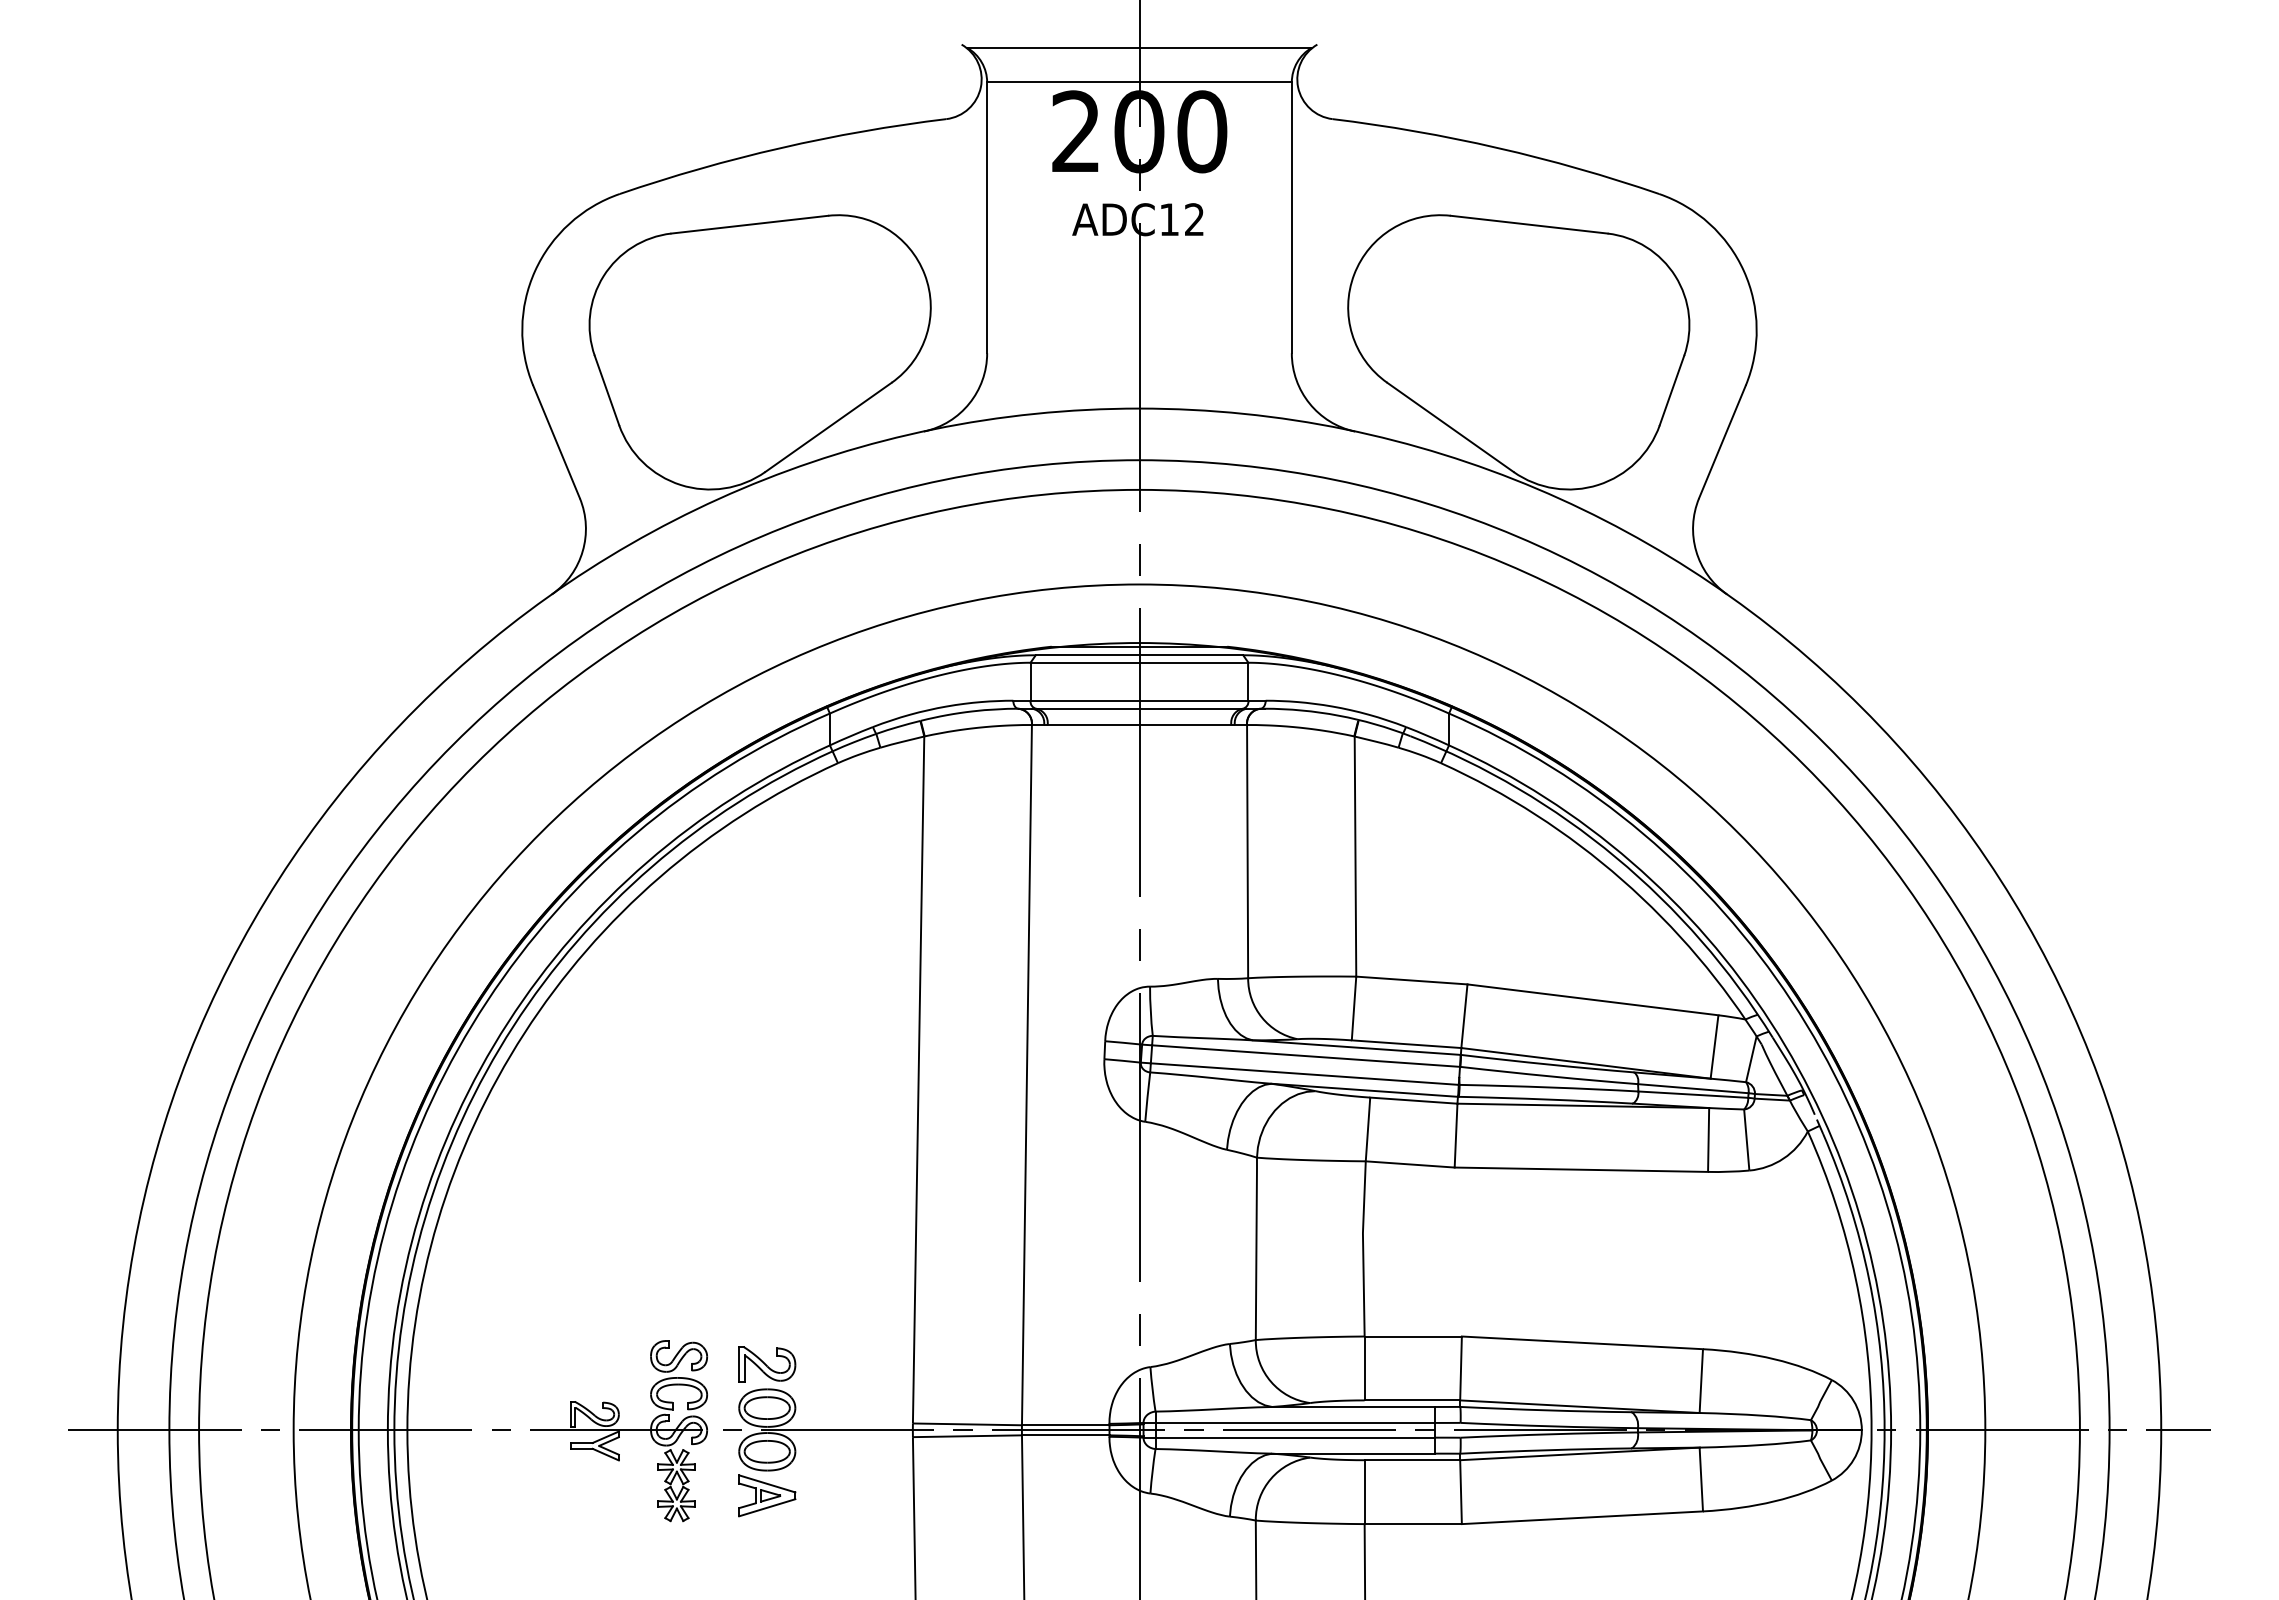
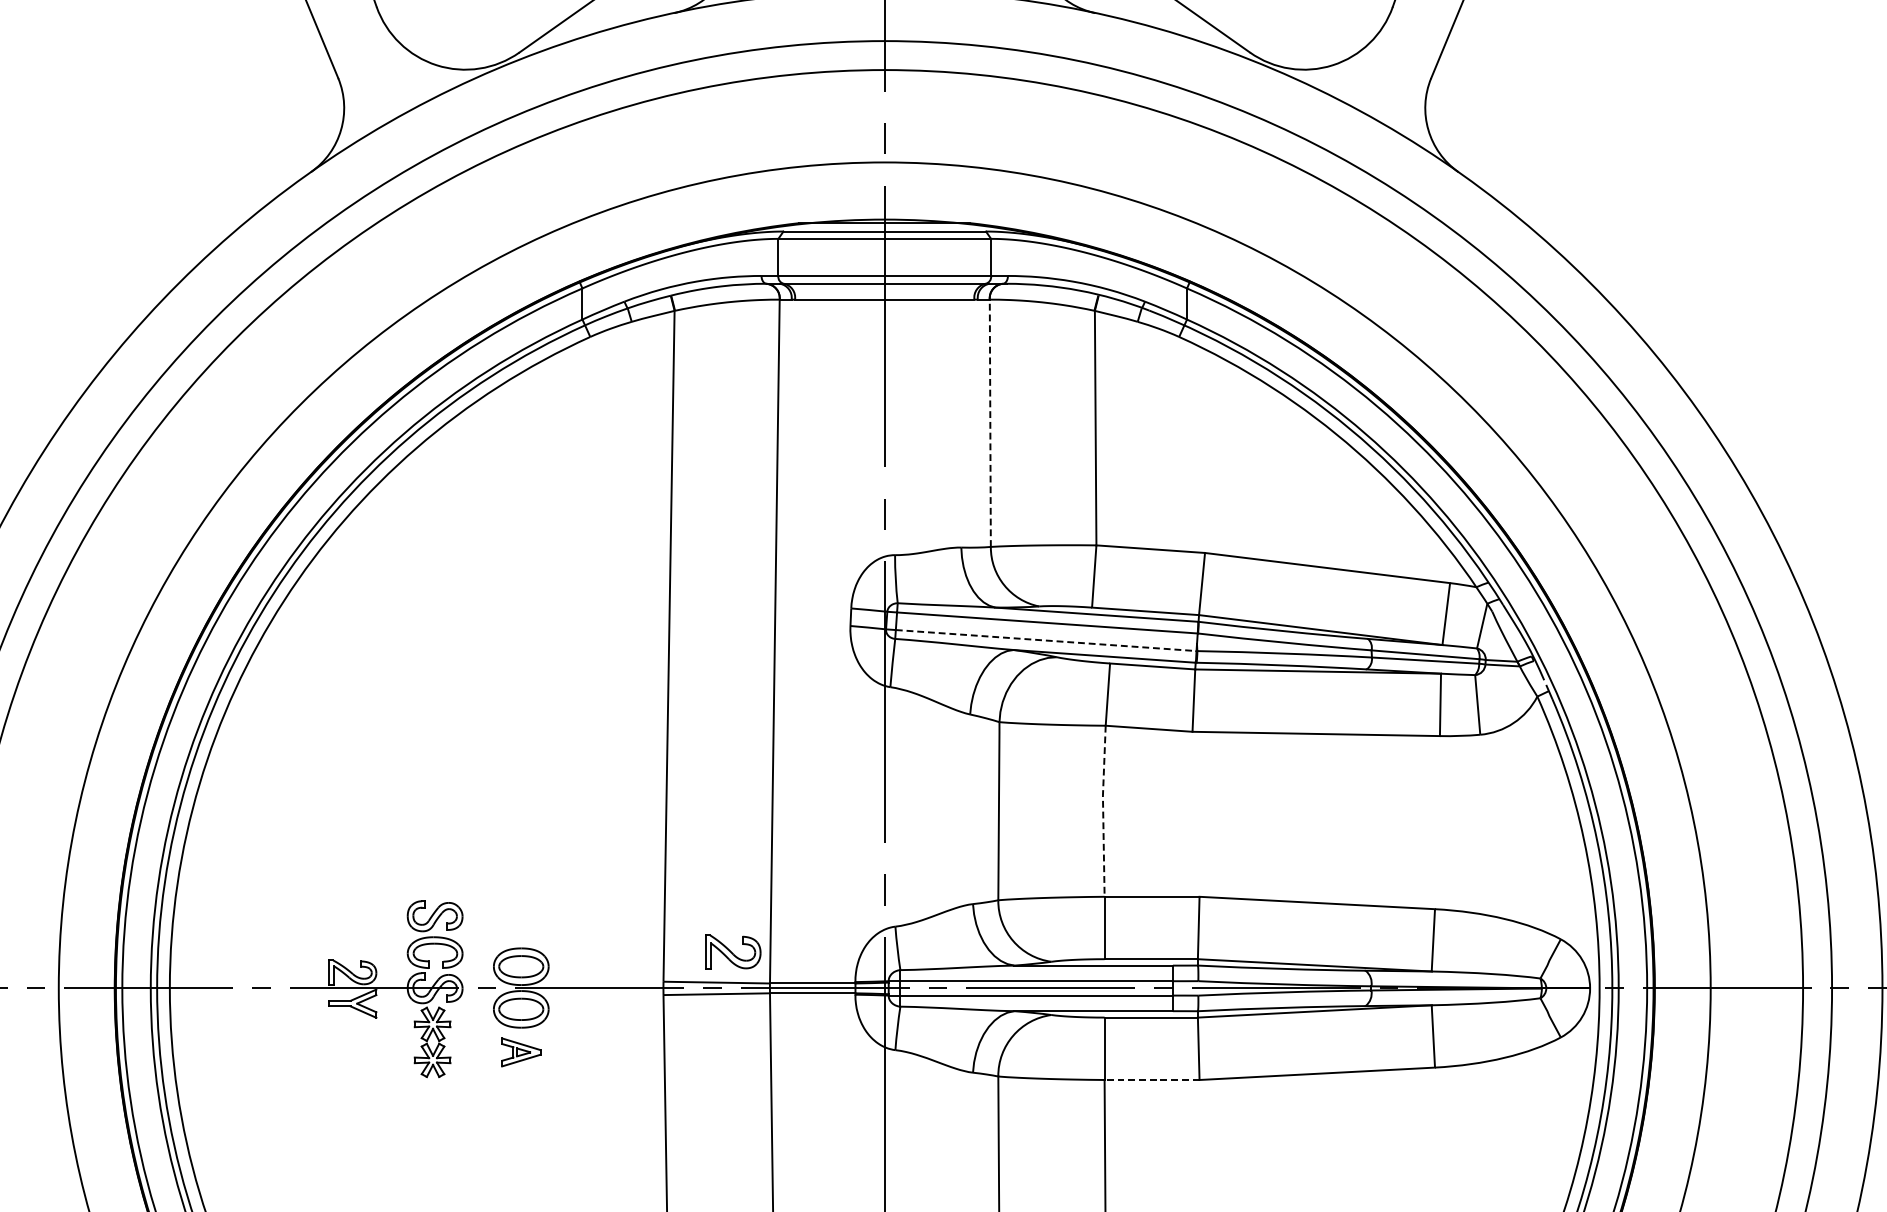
line: (1247, 851) -> (990, 423), solid -> dashed
line: (1305, 1074) -> (1046, 640), solid -> dashed
line: (1363, 1249) -> (1103, 811), solid -> dashed
part: (767, 1364) -> (733, 952), moved
part: (767, 1495) -> (521, 1052), size x0.7
line: (1413, 1524) -> (1152, 1080), solid -> dashed

